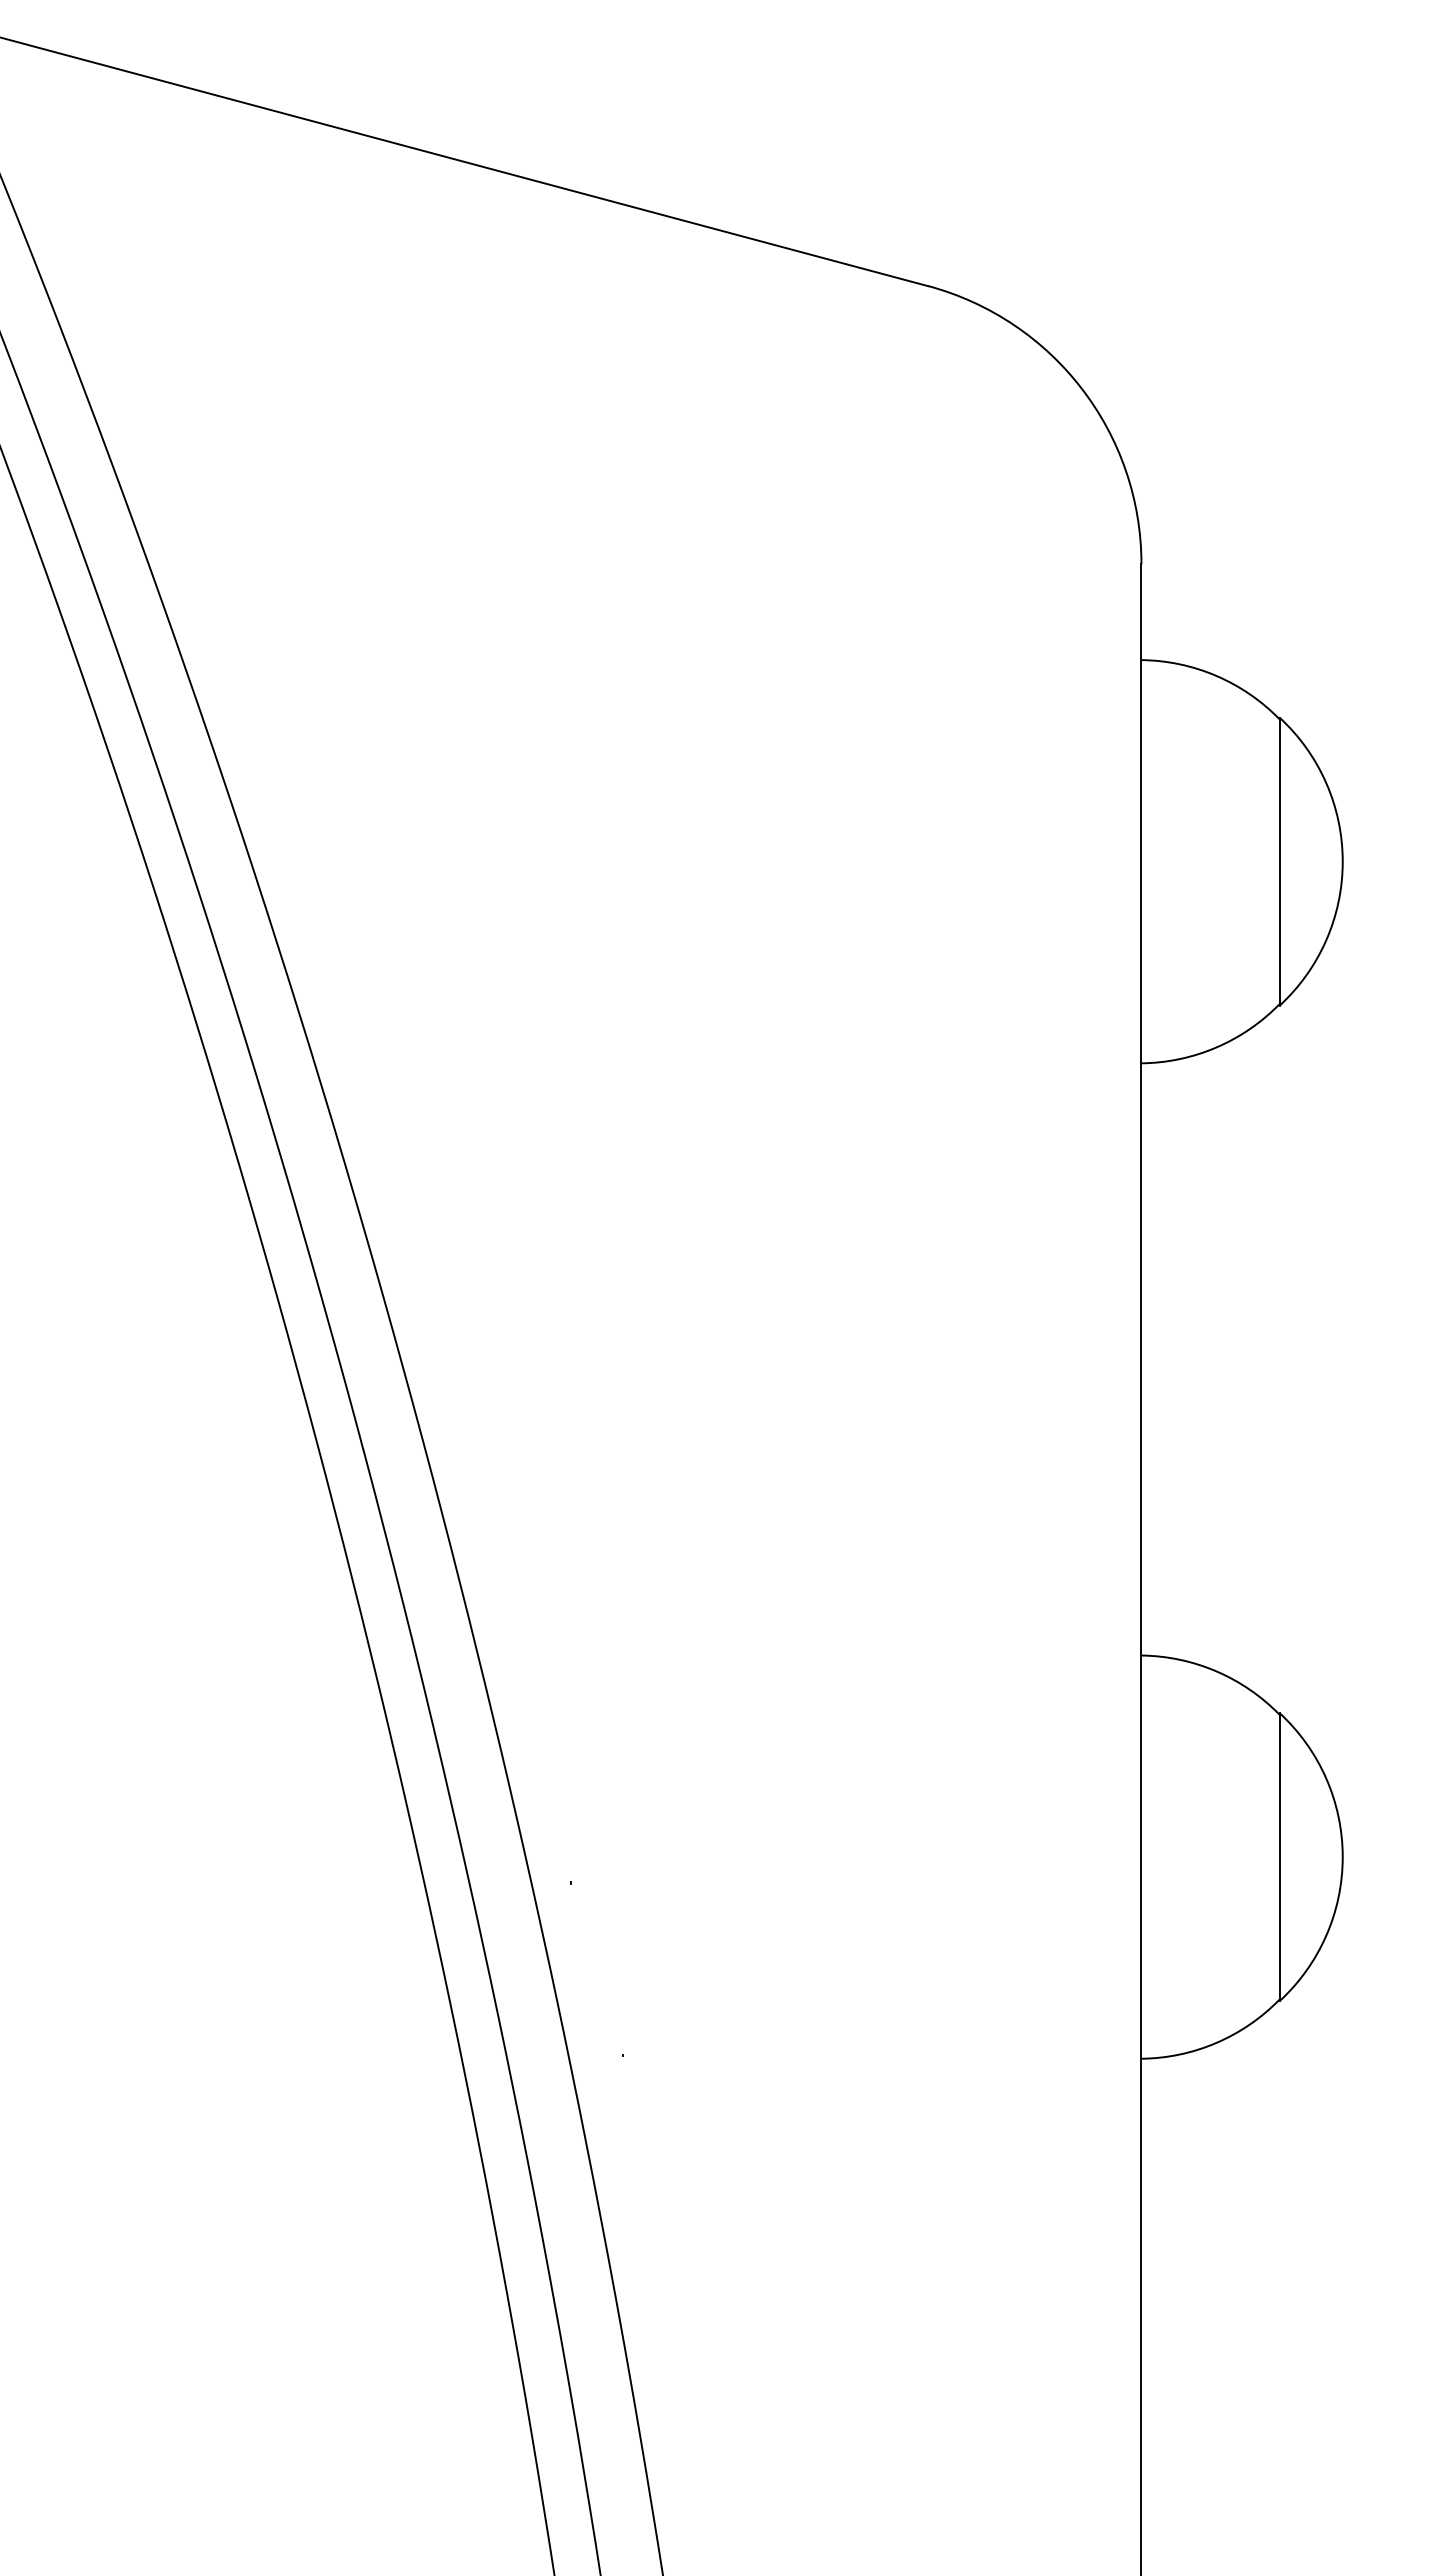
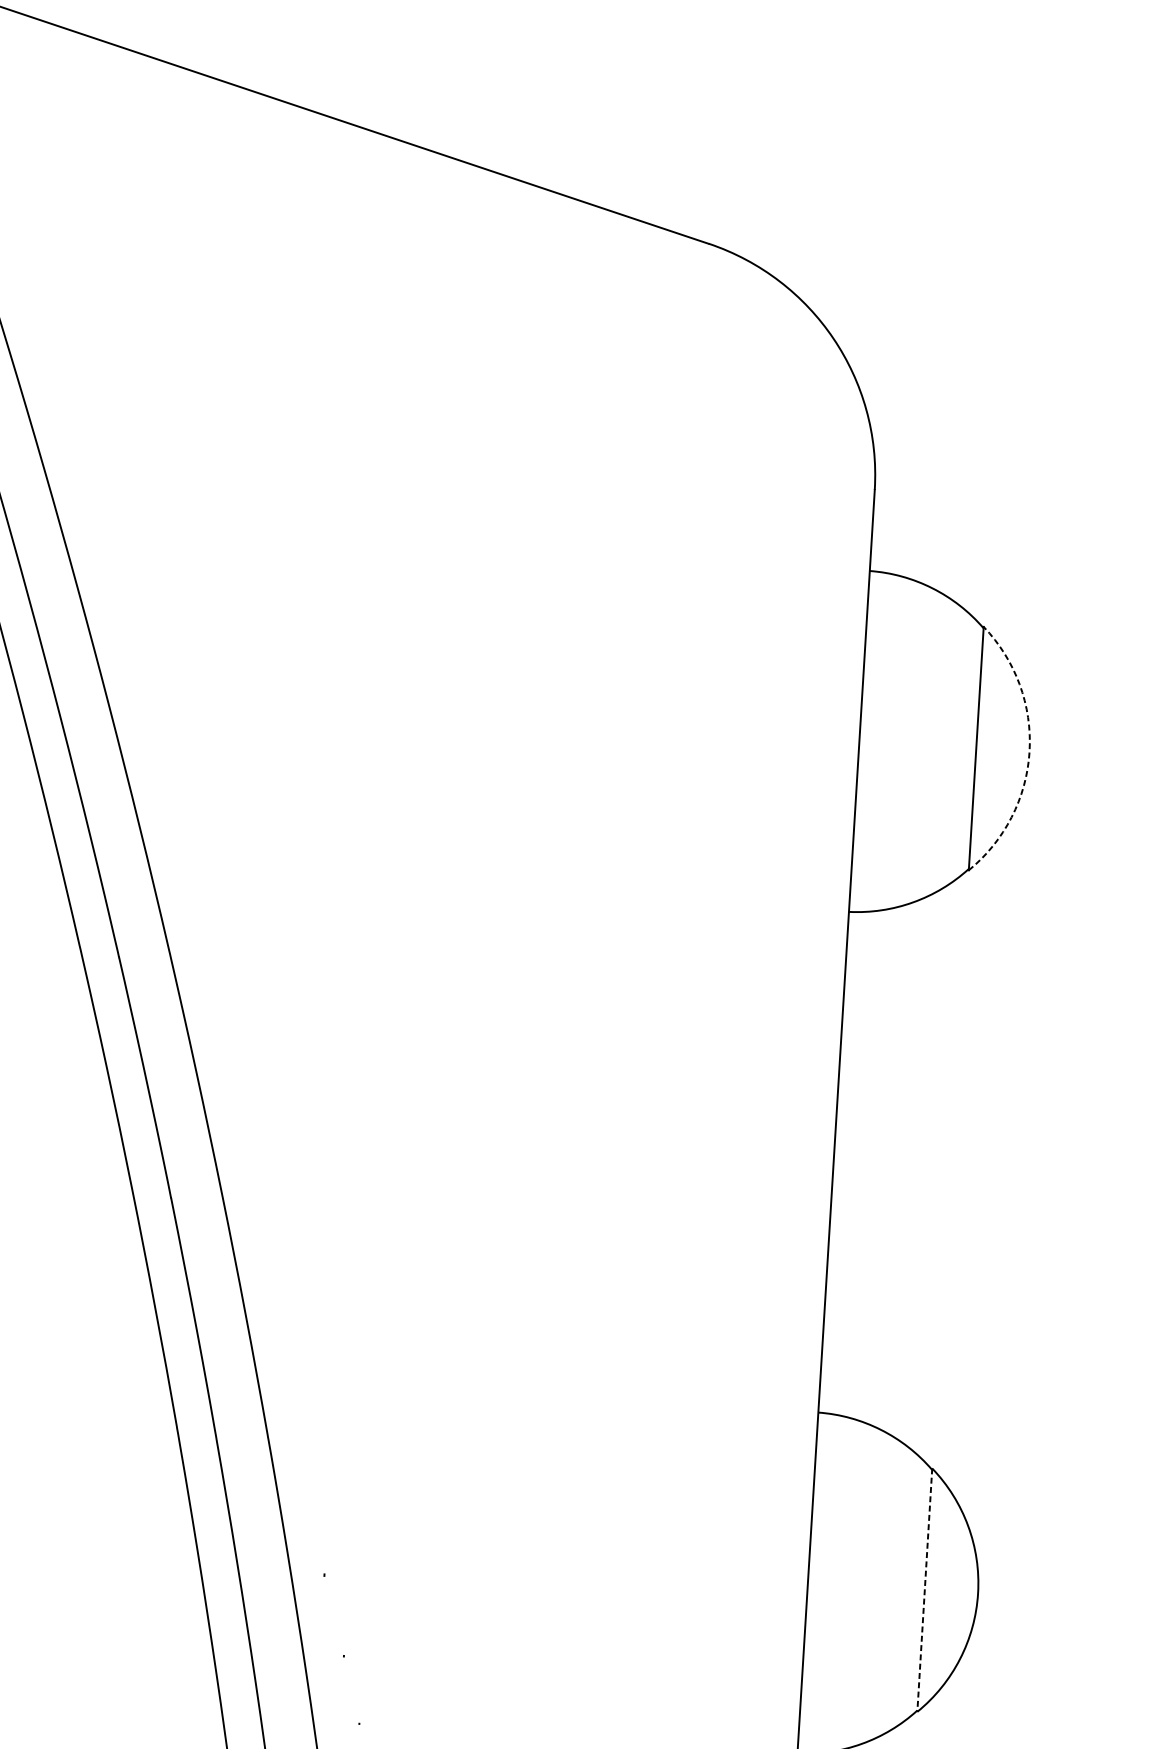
arc: (1342, 861) -> (1029, 751), solid -> dashed
line: (1279, 1857) -> (924, 1590), solid -> dashed

